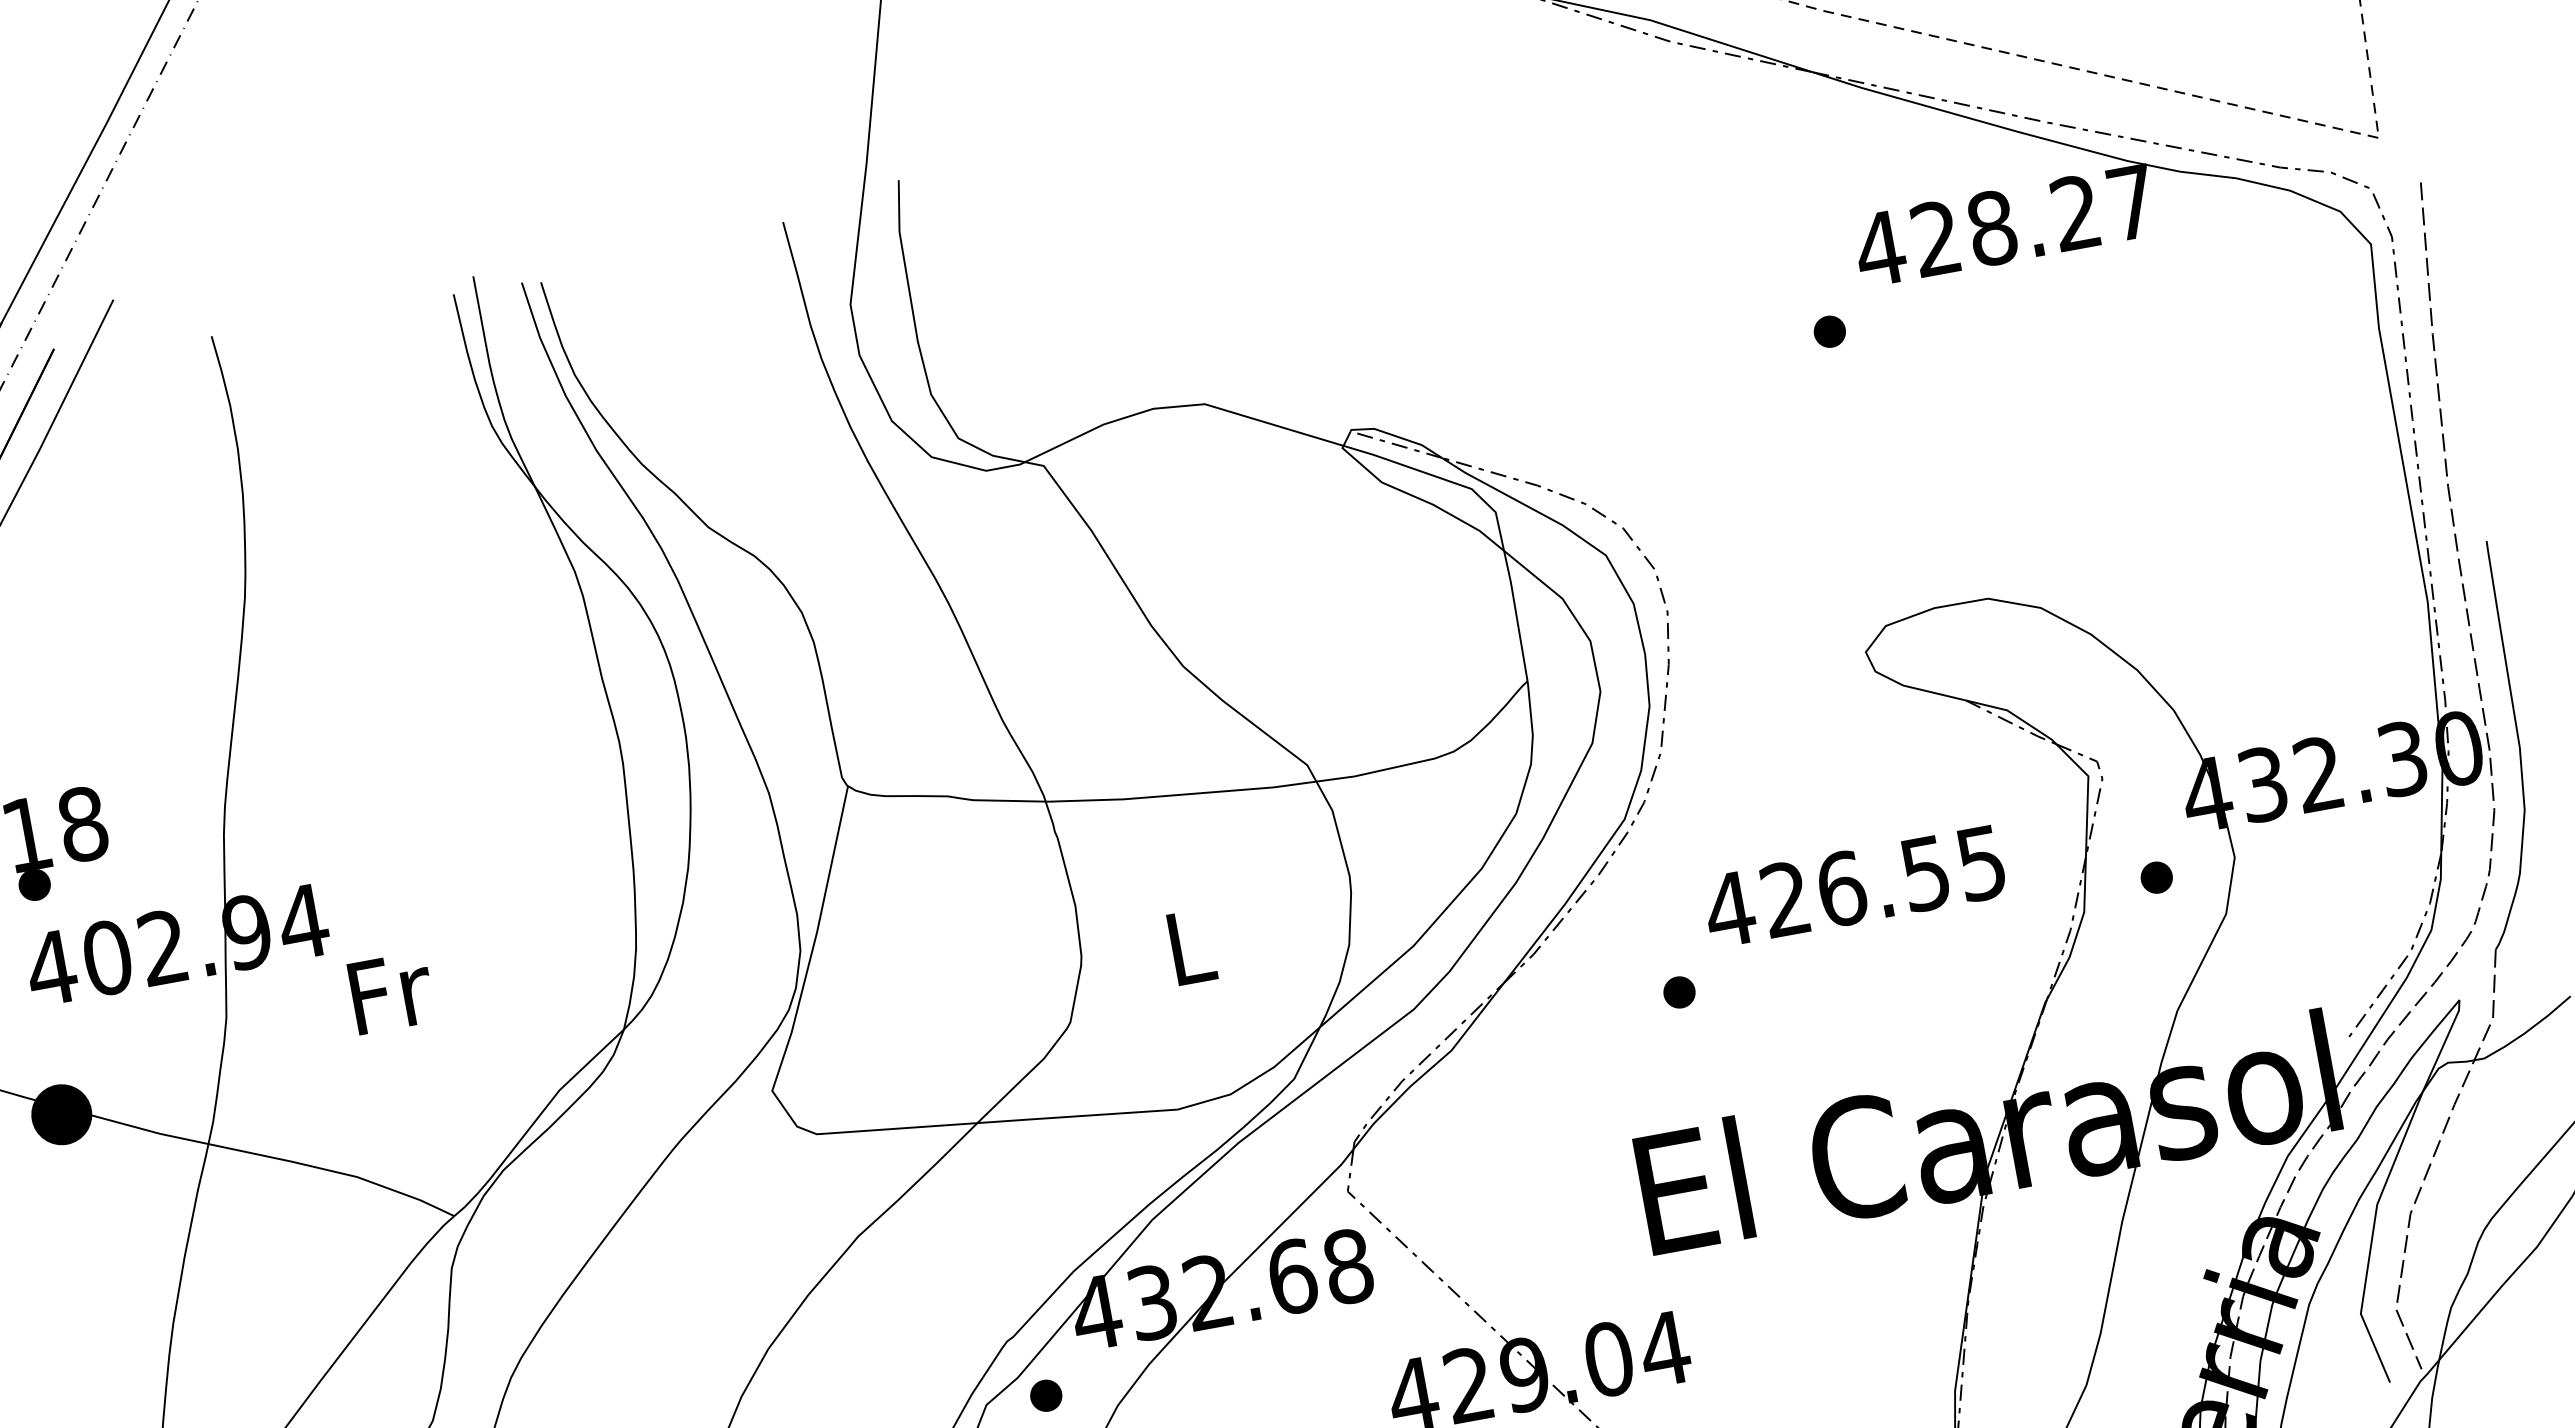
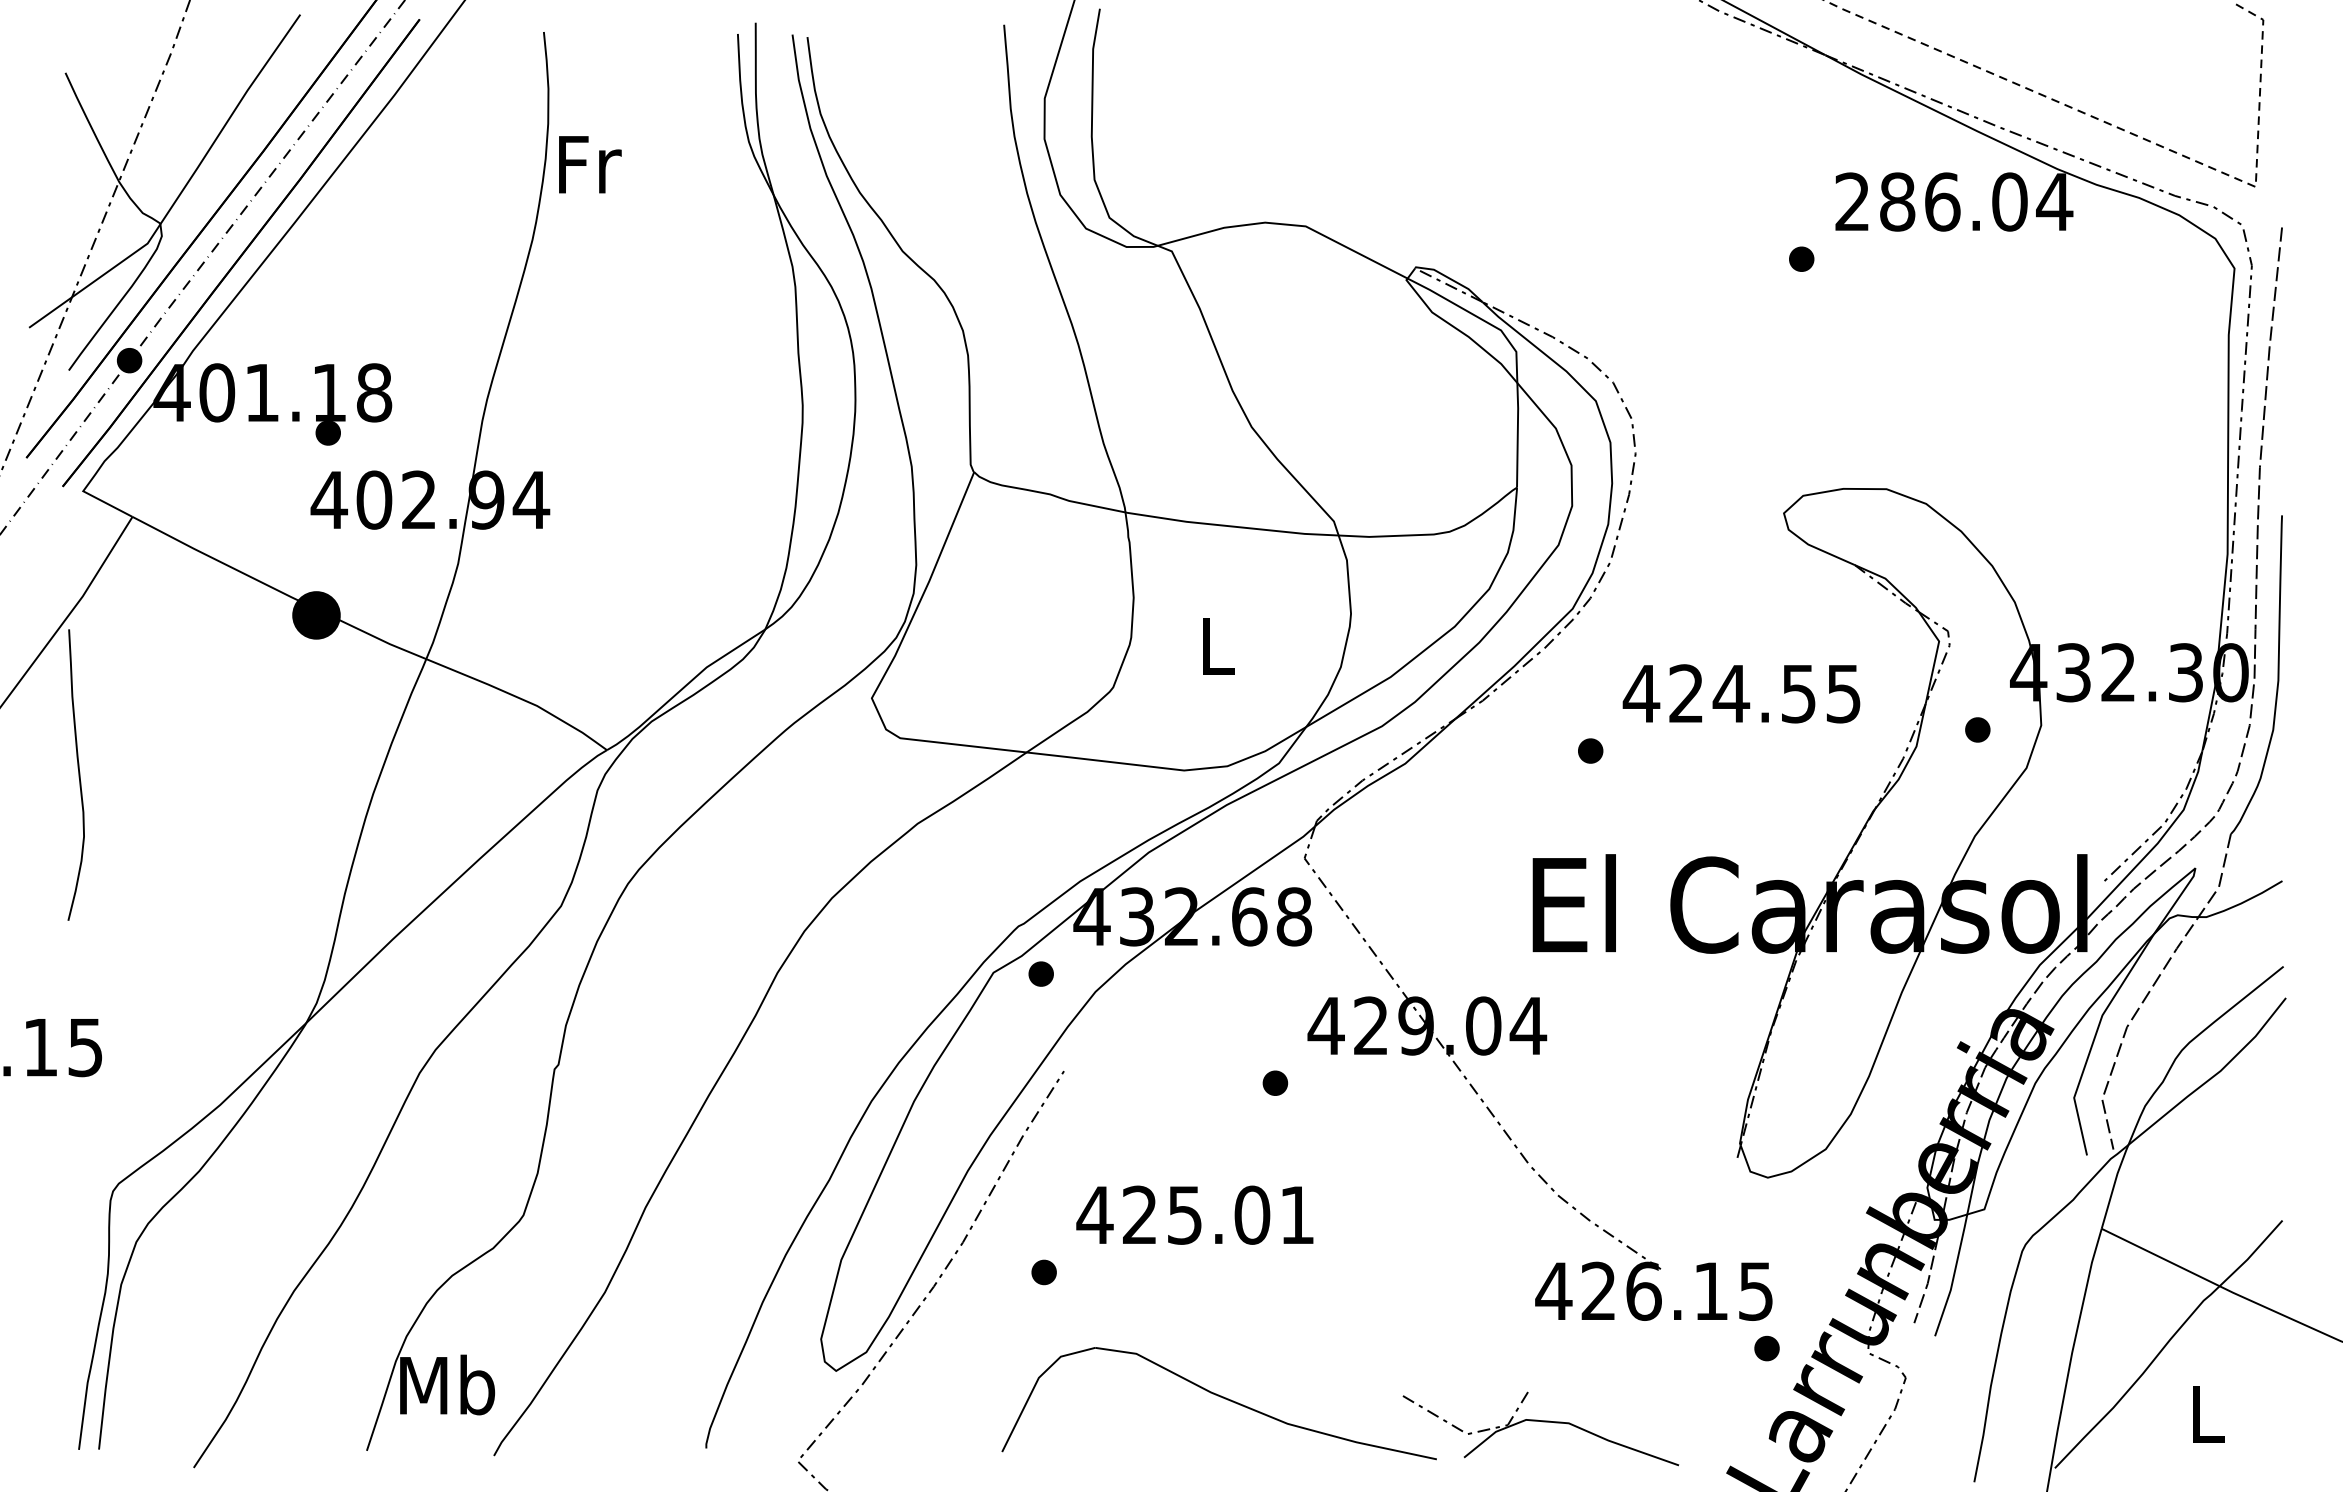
text: (2005, 225) -> (1953, 201), 428.27 -> 286.04
text: (1841, 888) -> (1731, 693), 426.55 -> 424.55
text: (392, 992) -> (590, 164), moved

